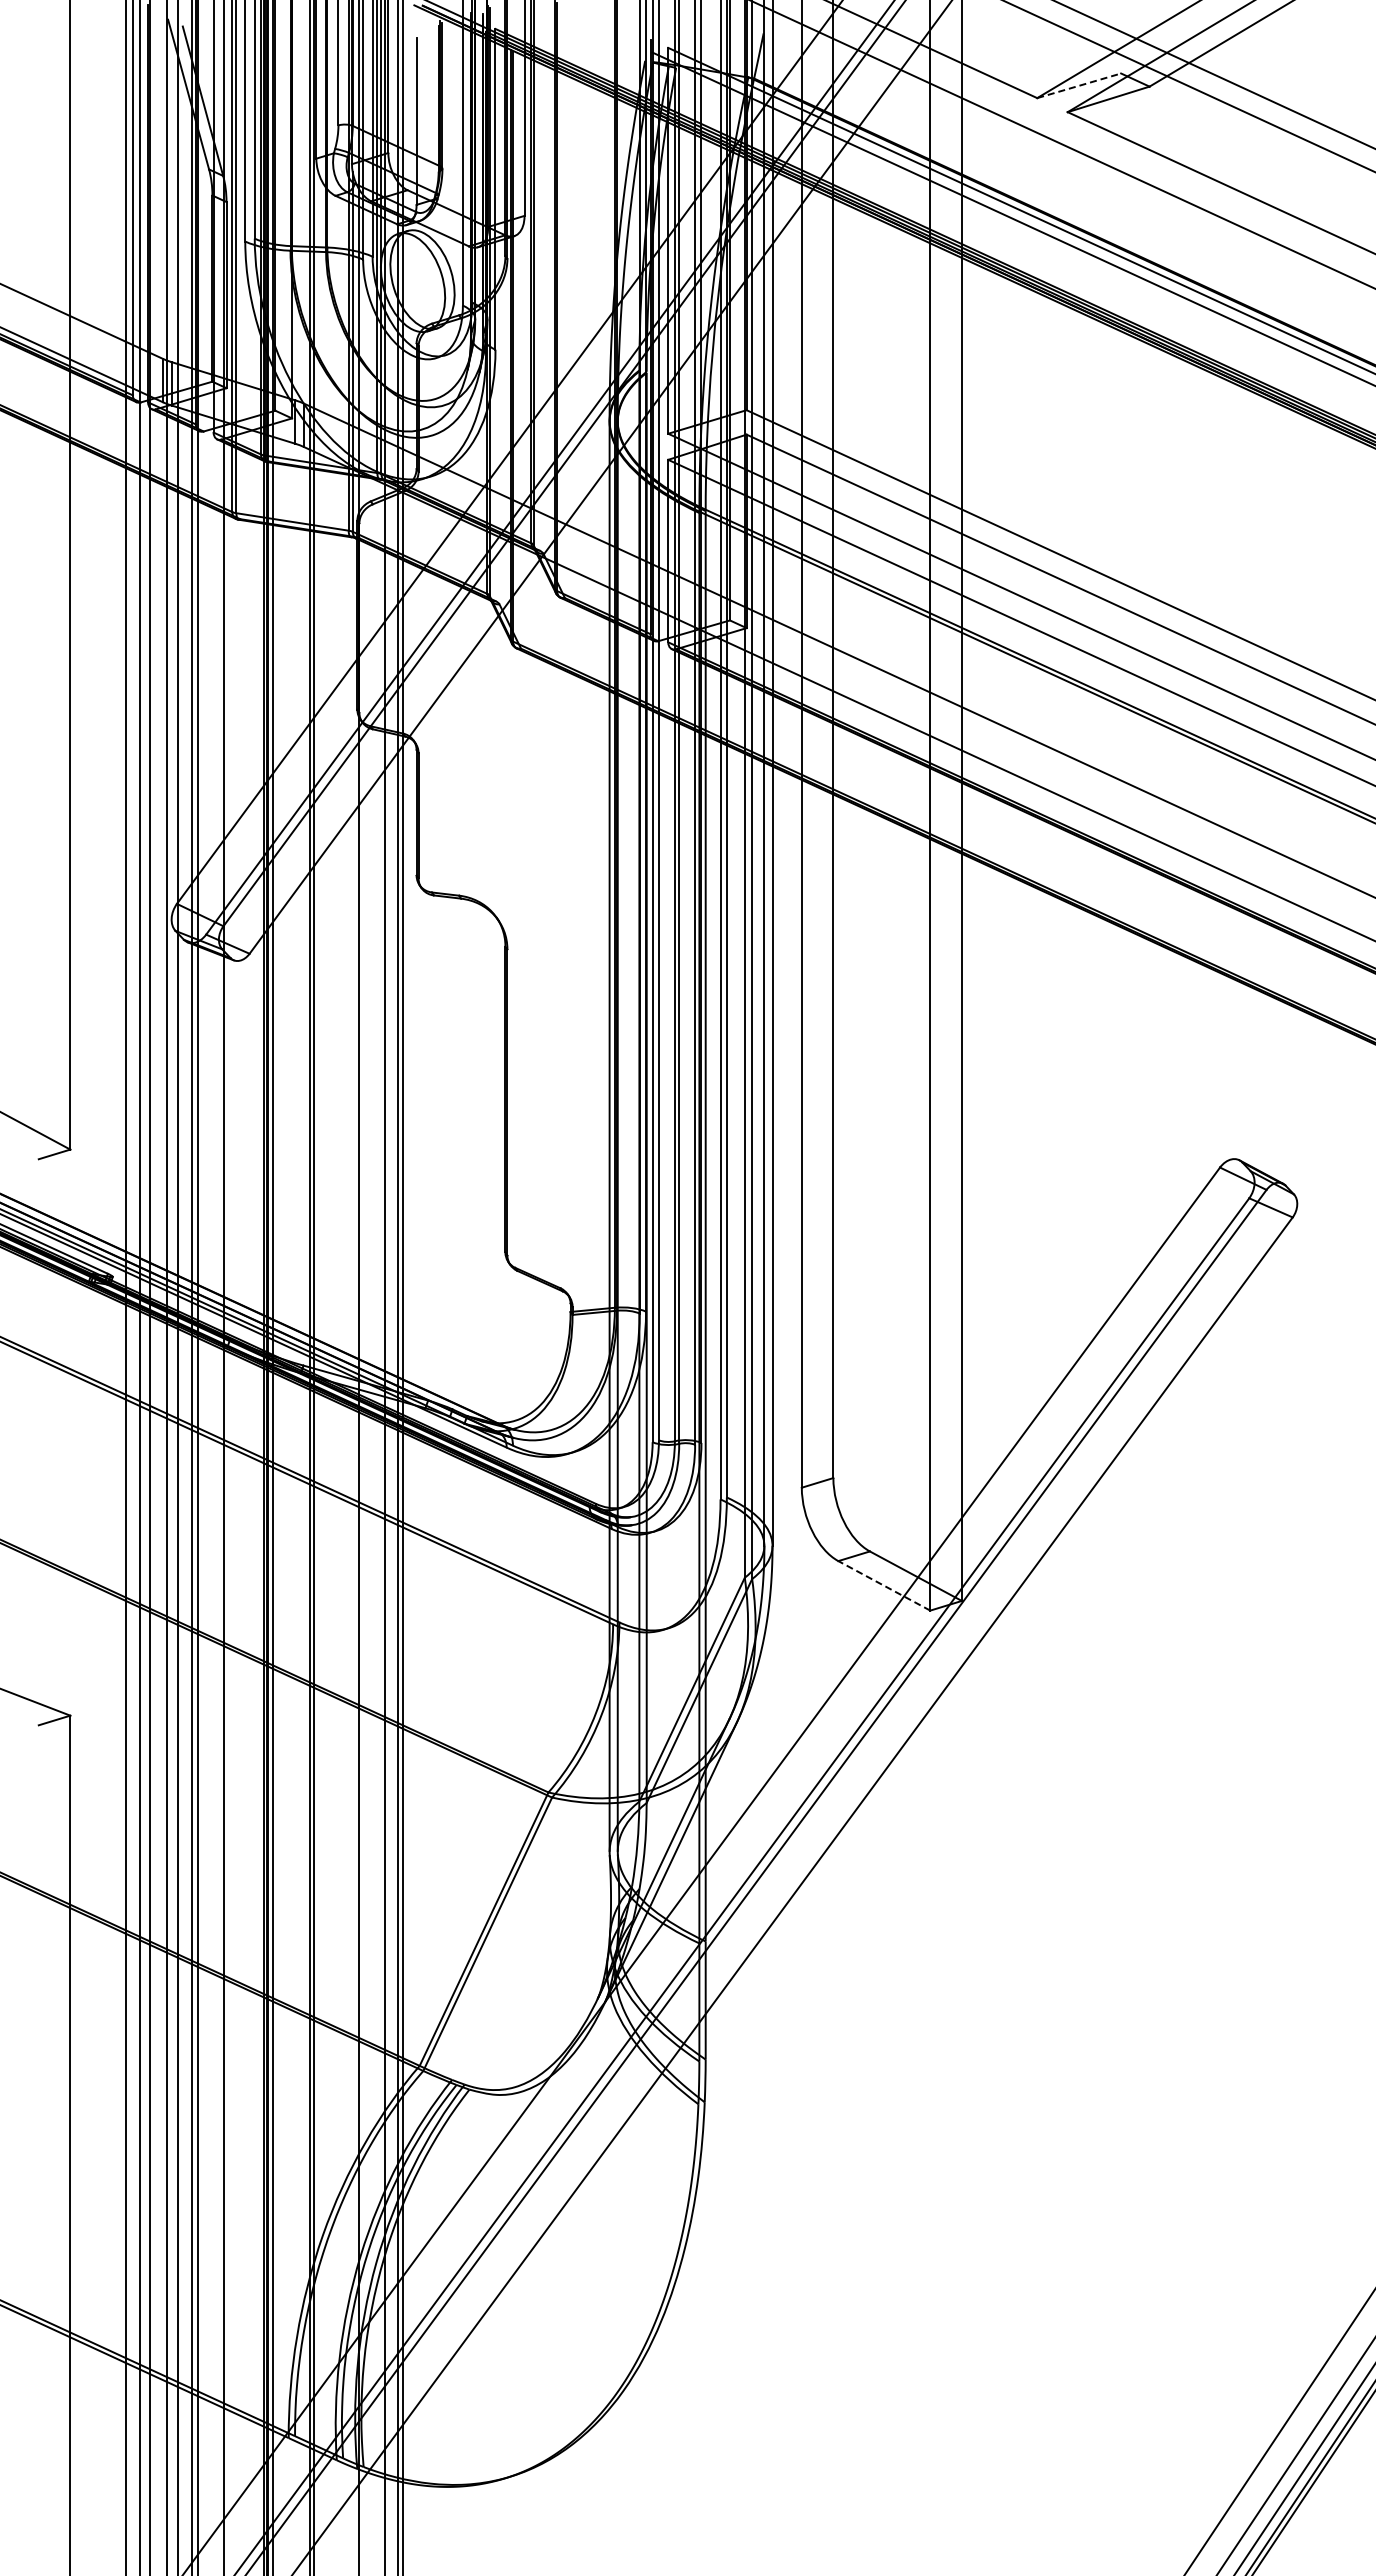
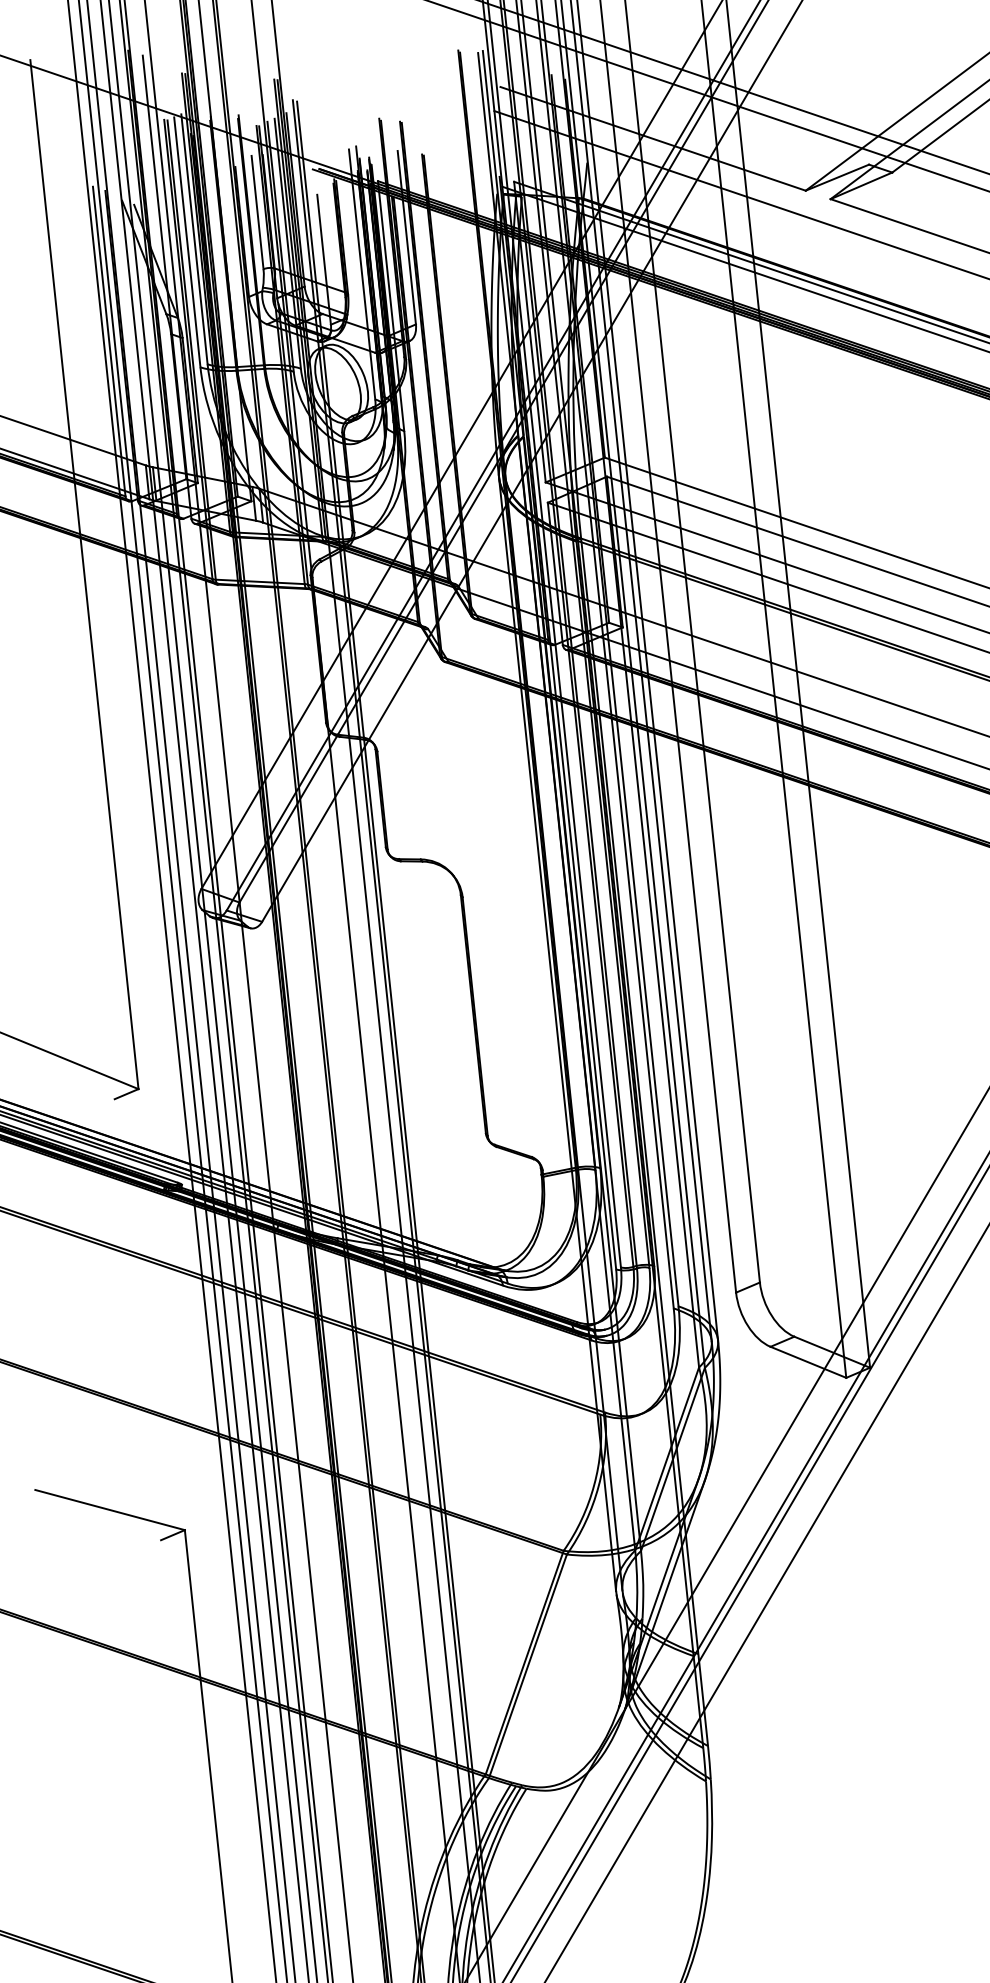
line: (1079, 85) -> (837, 177), dashed -> solid
line: (883, 1585) -> (807, 1362), dashed -> solid

